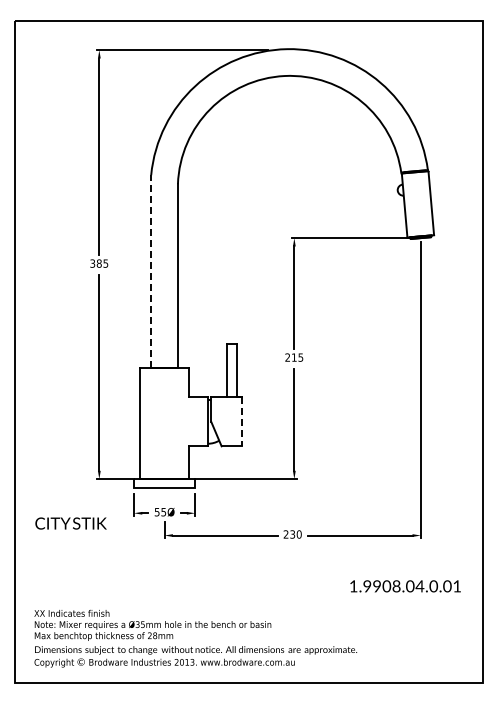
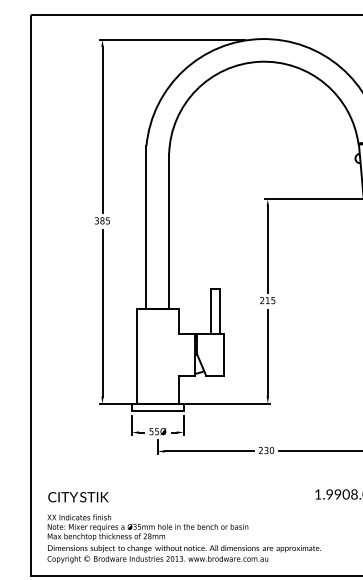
line: (151, 271) -> (146, 227), dashed -> solid
line: (242, 422) -> (223, 355), dashed -> solid
text: (70, 523) -> (78, 497), moved

